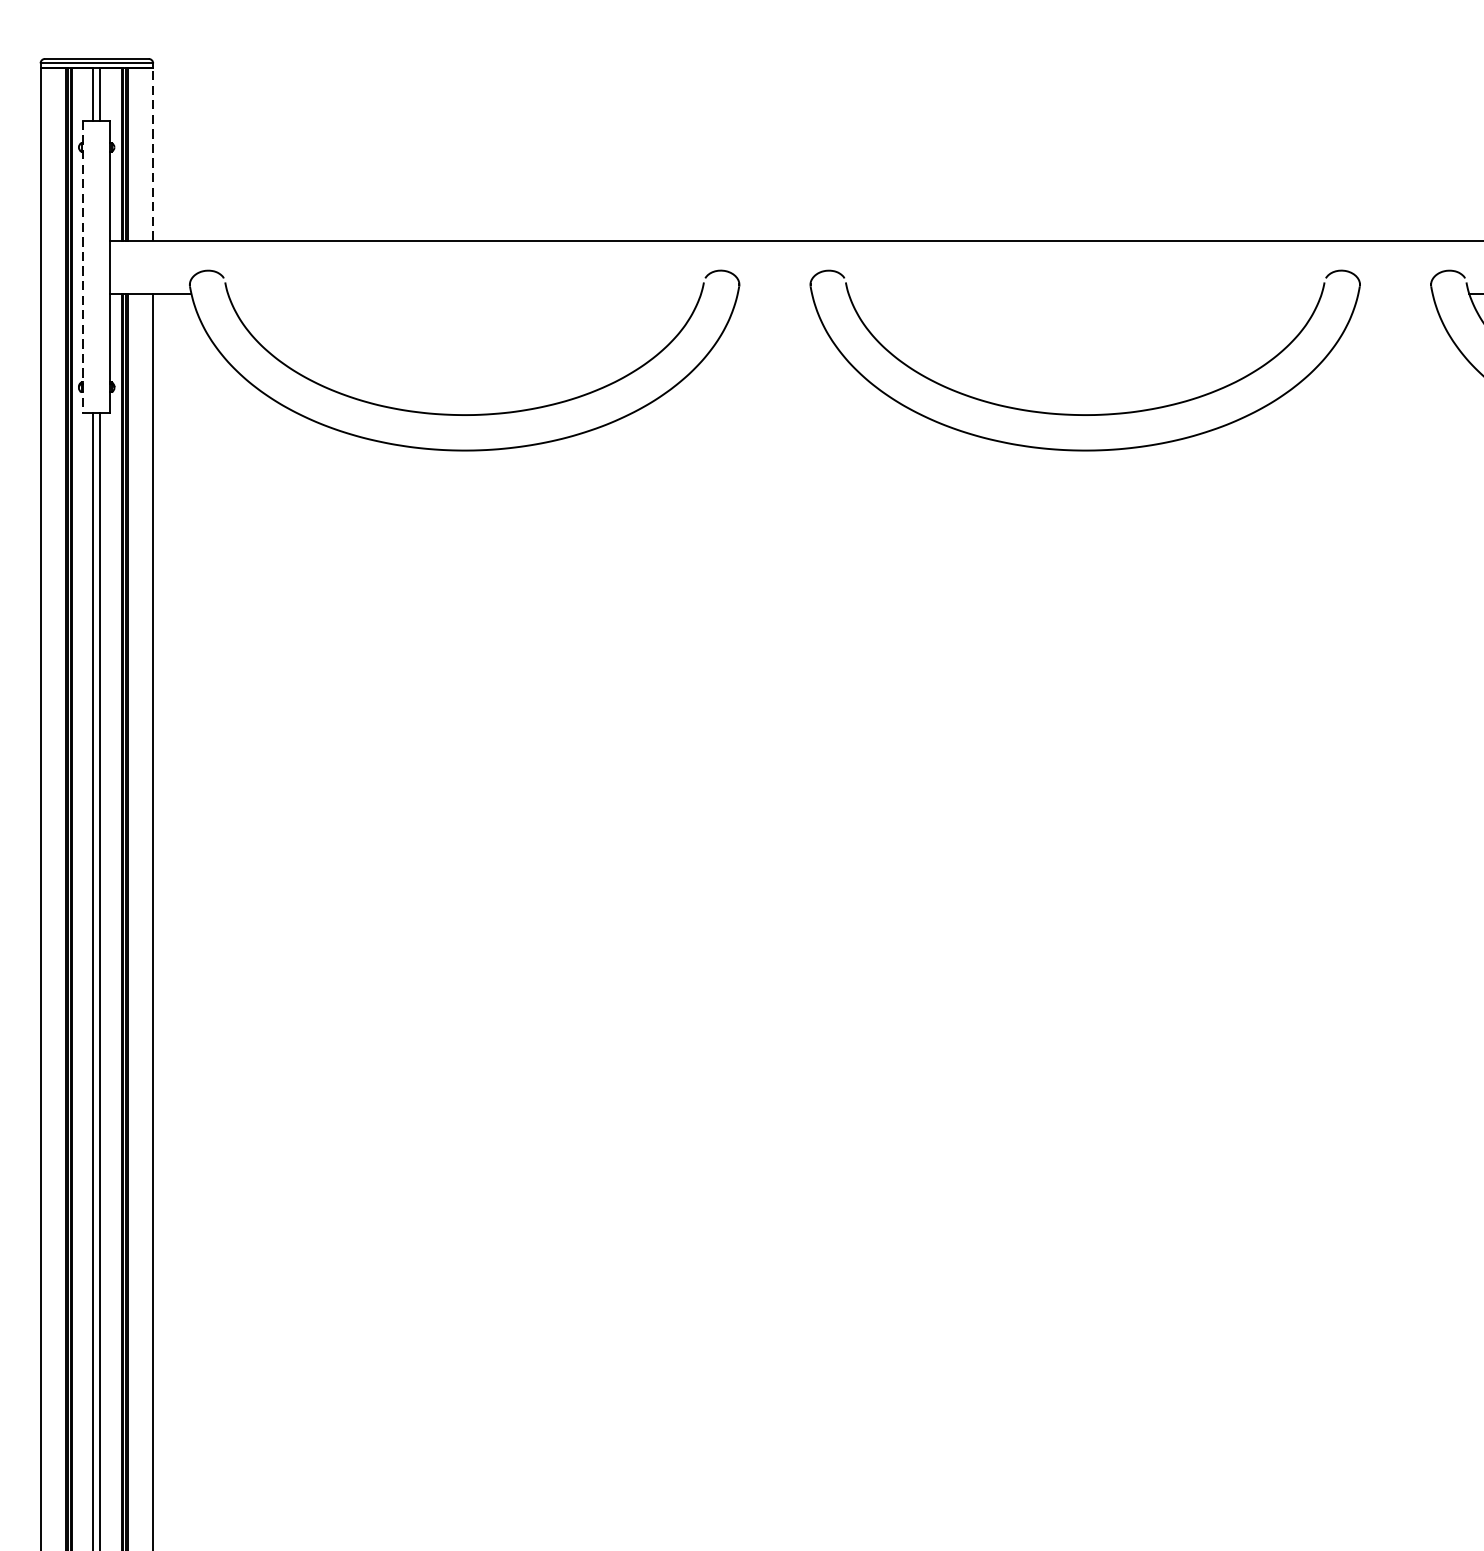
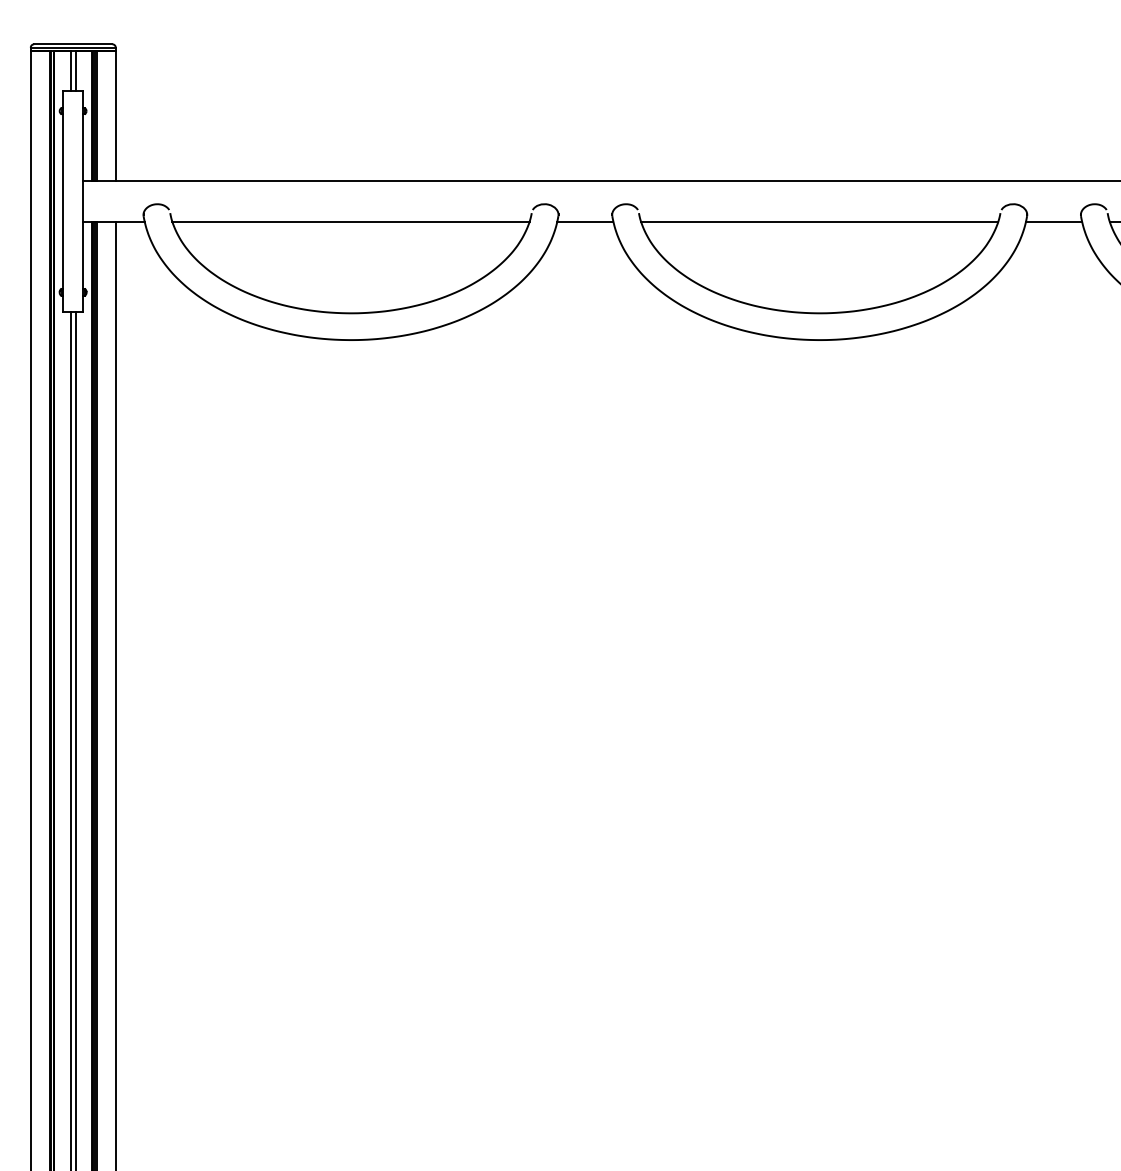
line: (152, 153) -> (115, 115), dashed -> solid
line: (83, 268) -> (63, 202), dashed -> solid
line: (463, 293) -> (350, 221), added
line: (775, 293) -> (585, 221), added
line: (1084, 293) -> (819, 221), added
line: (1396, 293) -> (1054, 221), added

